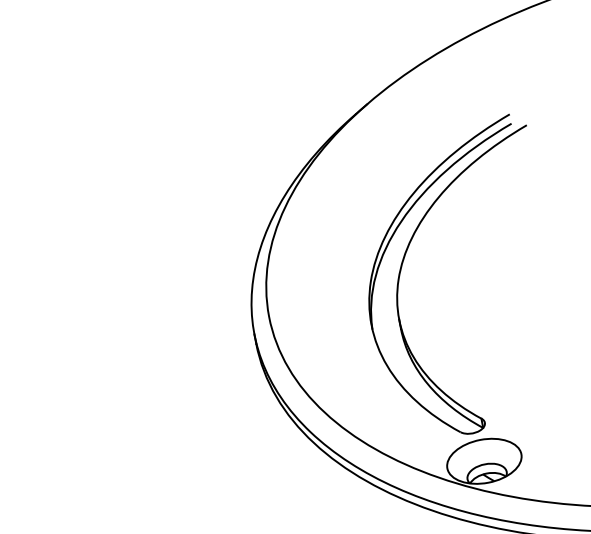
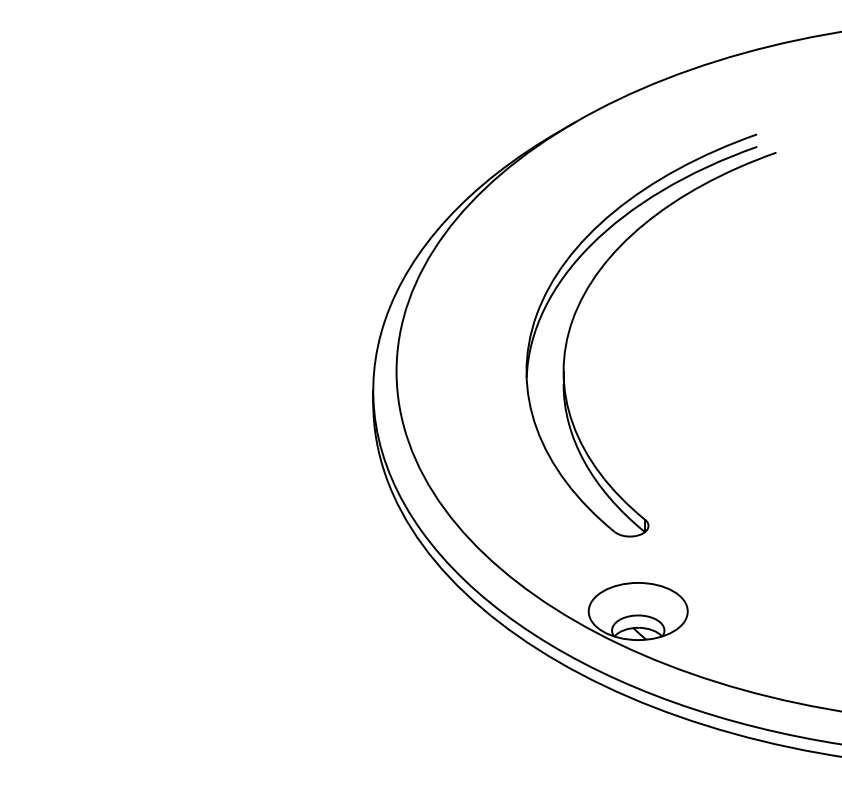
part: (402, 265) -> (581, 302), moved

